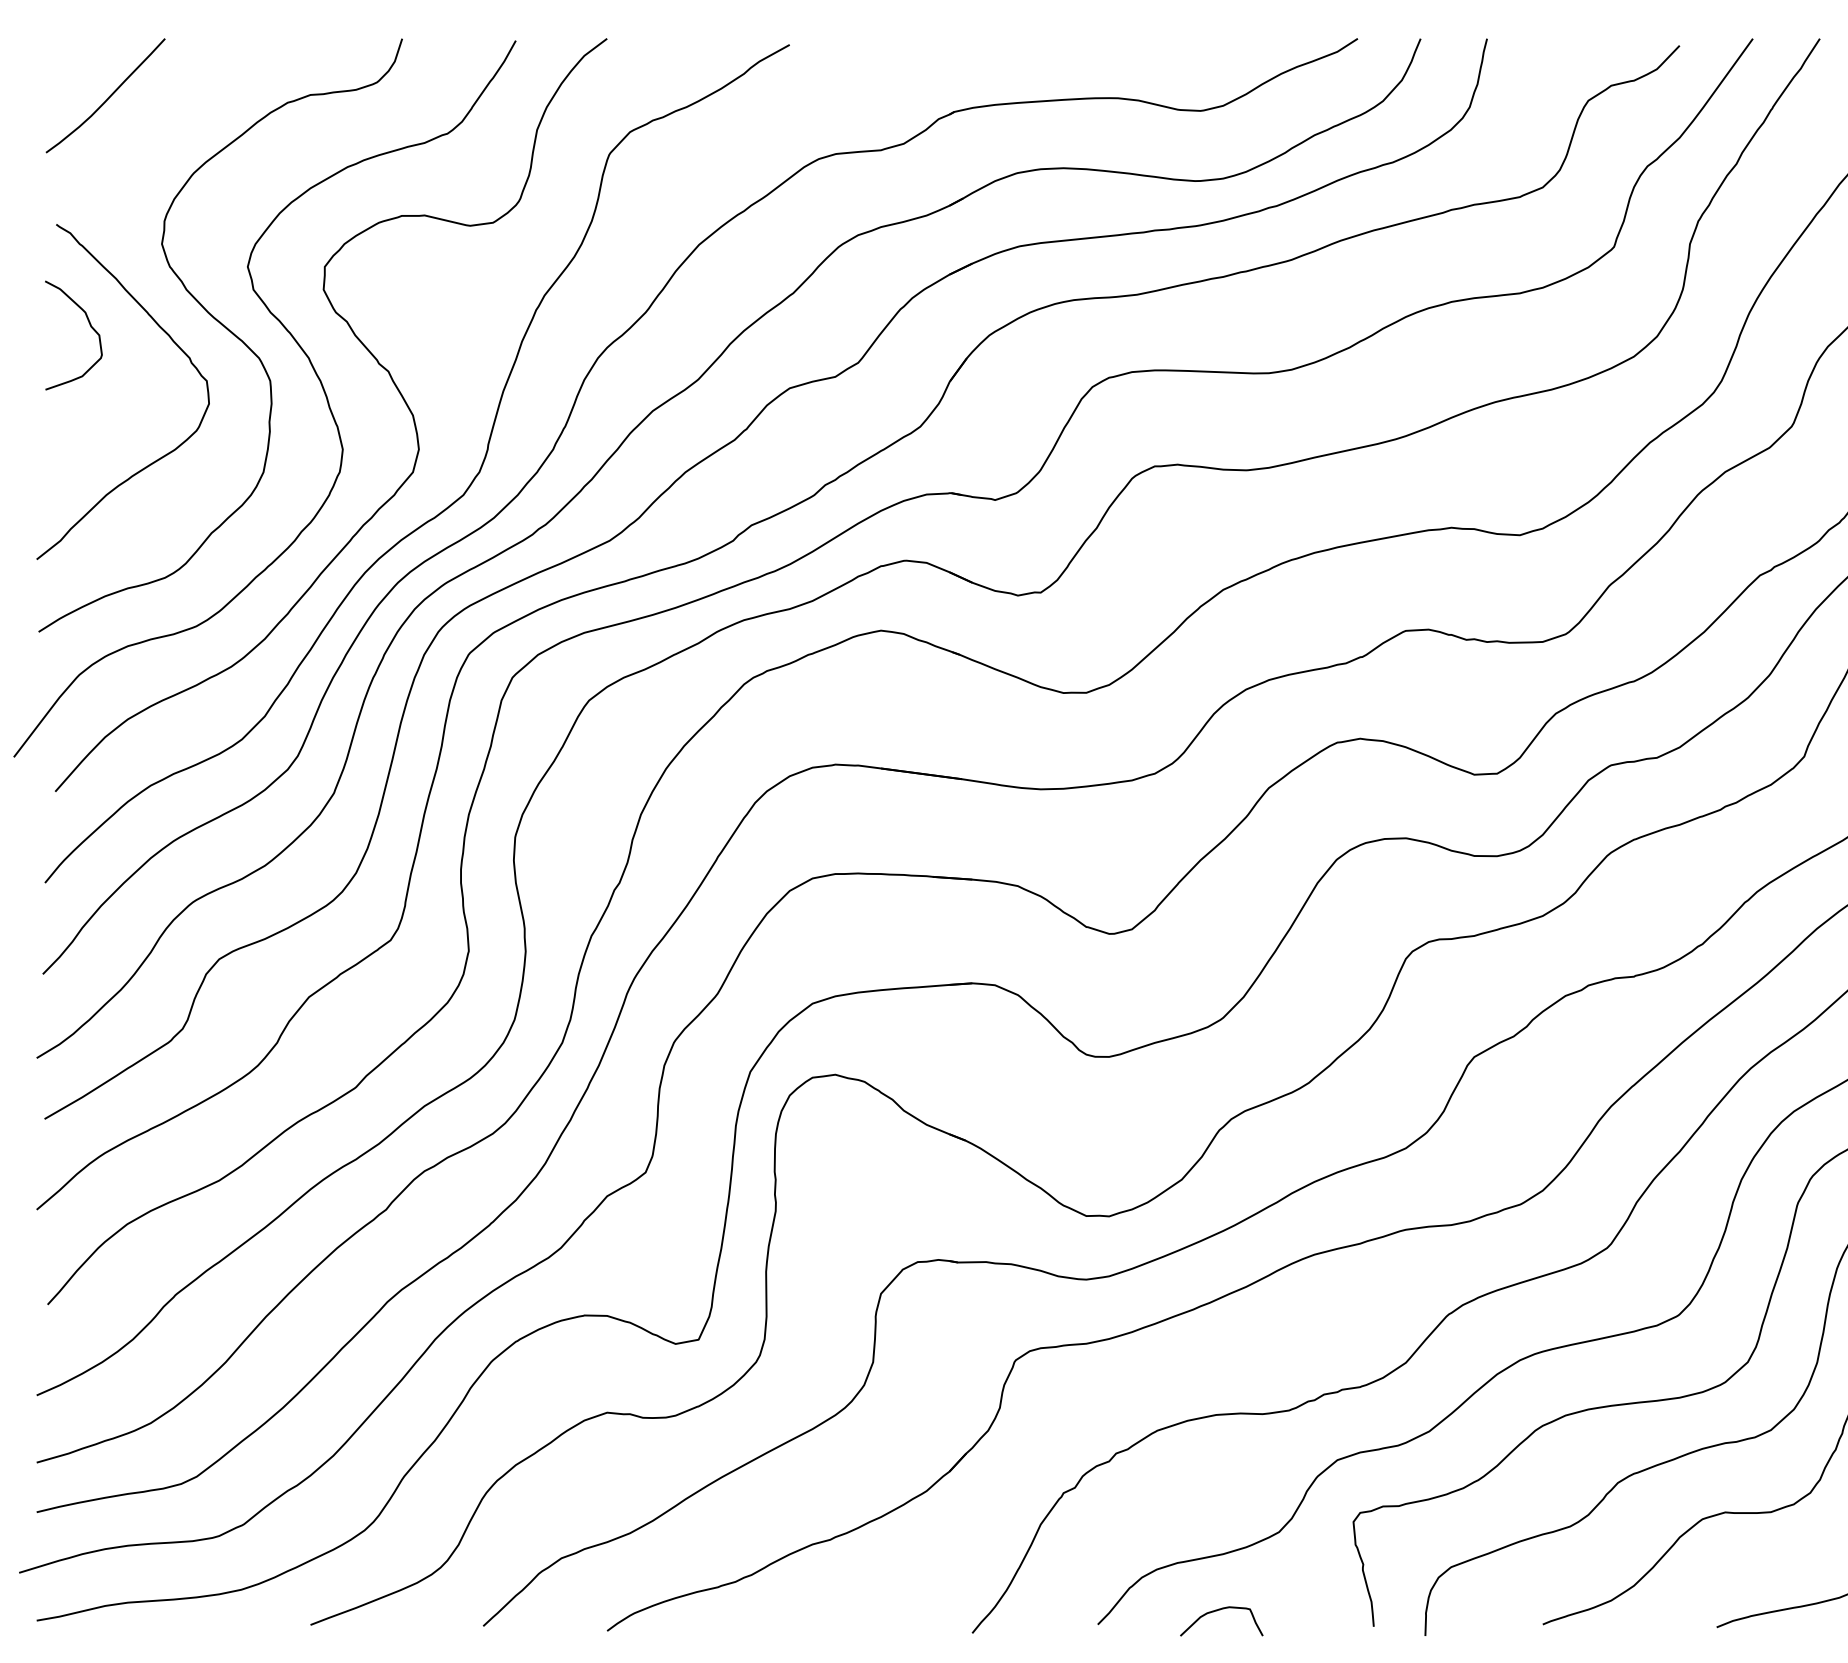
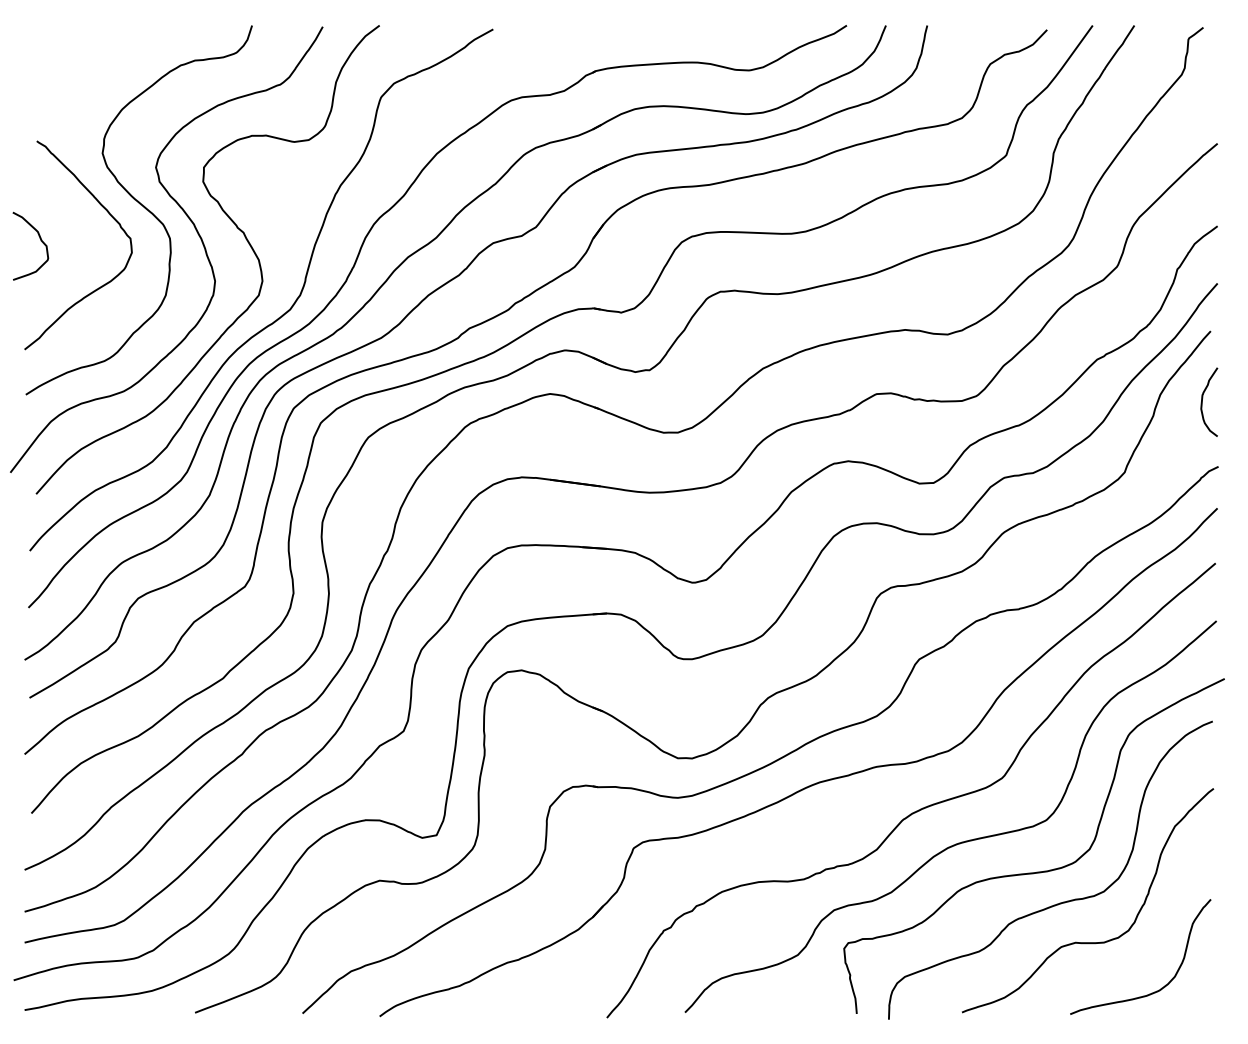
curve: (108, 96) -> (69, 61), removed
curve: (89, 326) -> (40, 240), moved
curve: (1219, 1611) -> (760, 1004), removed

